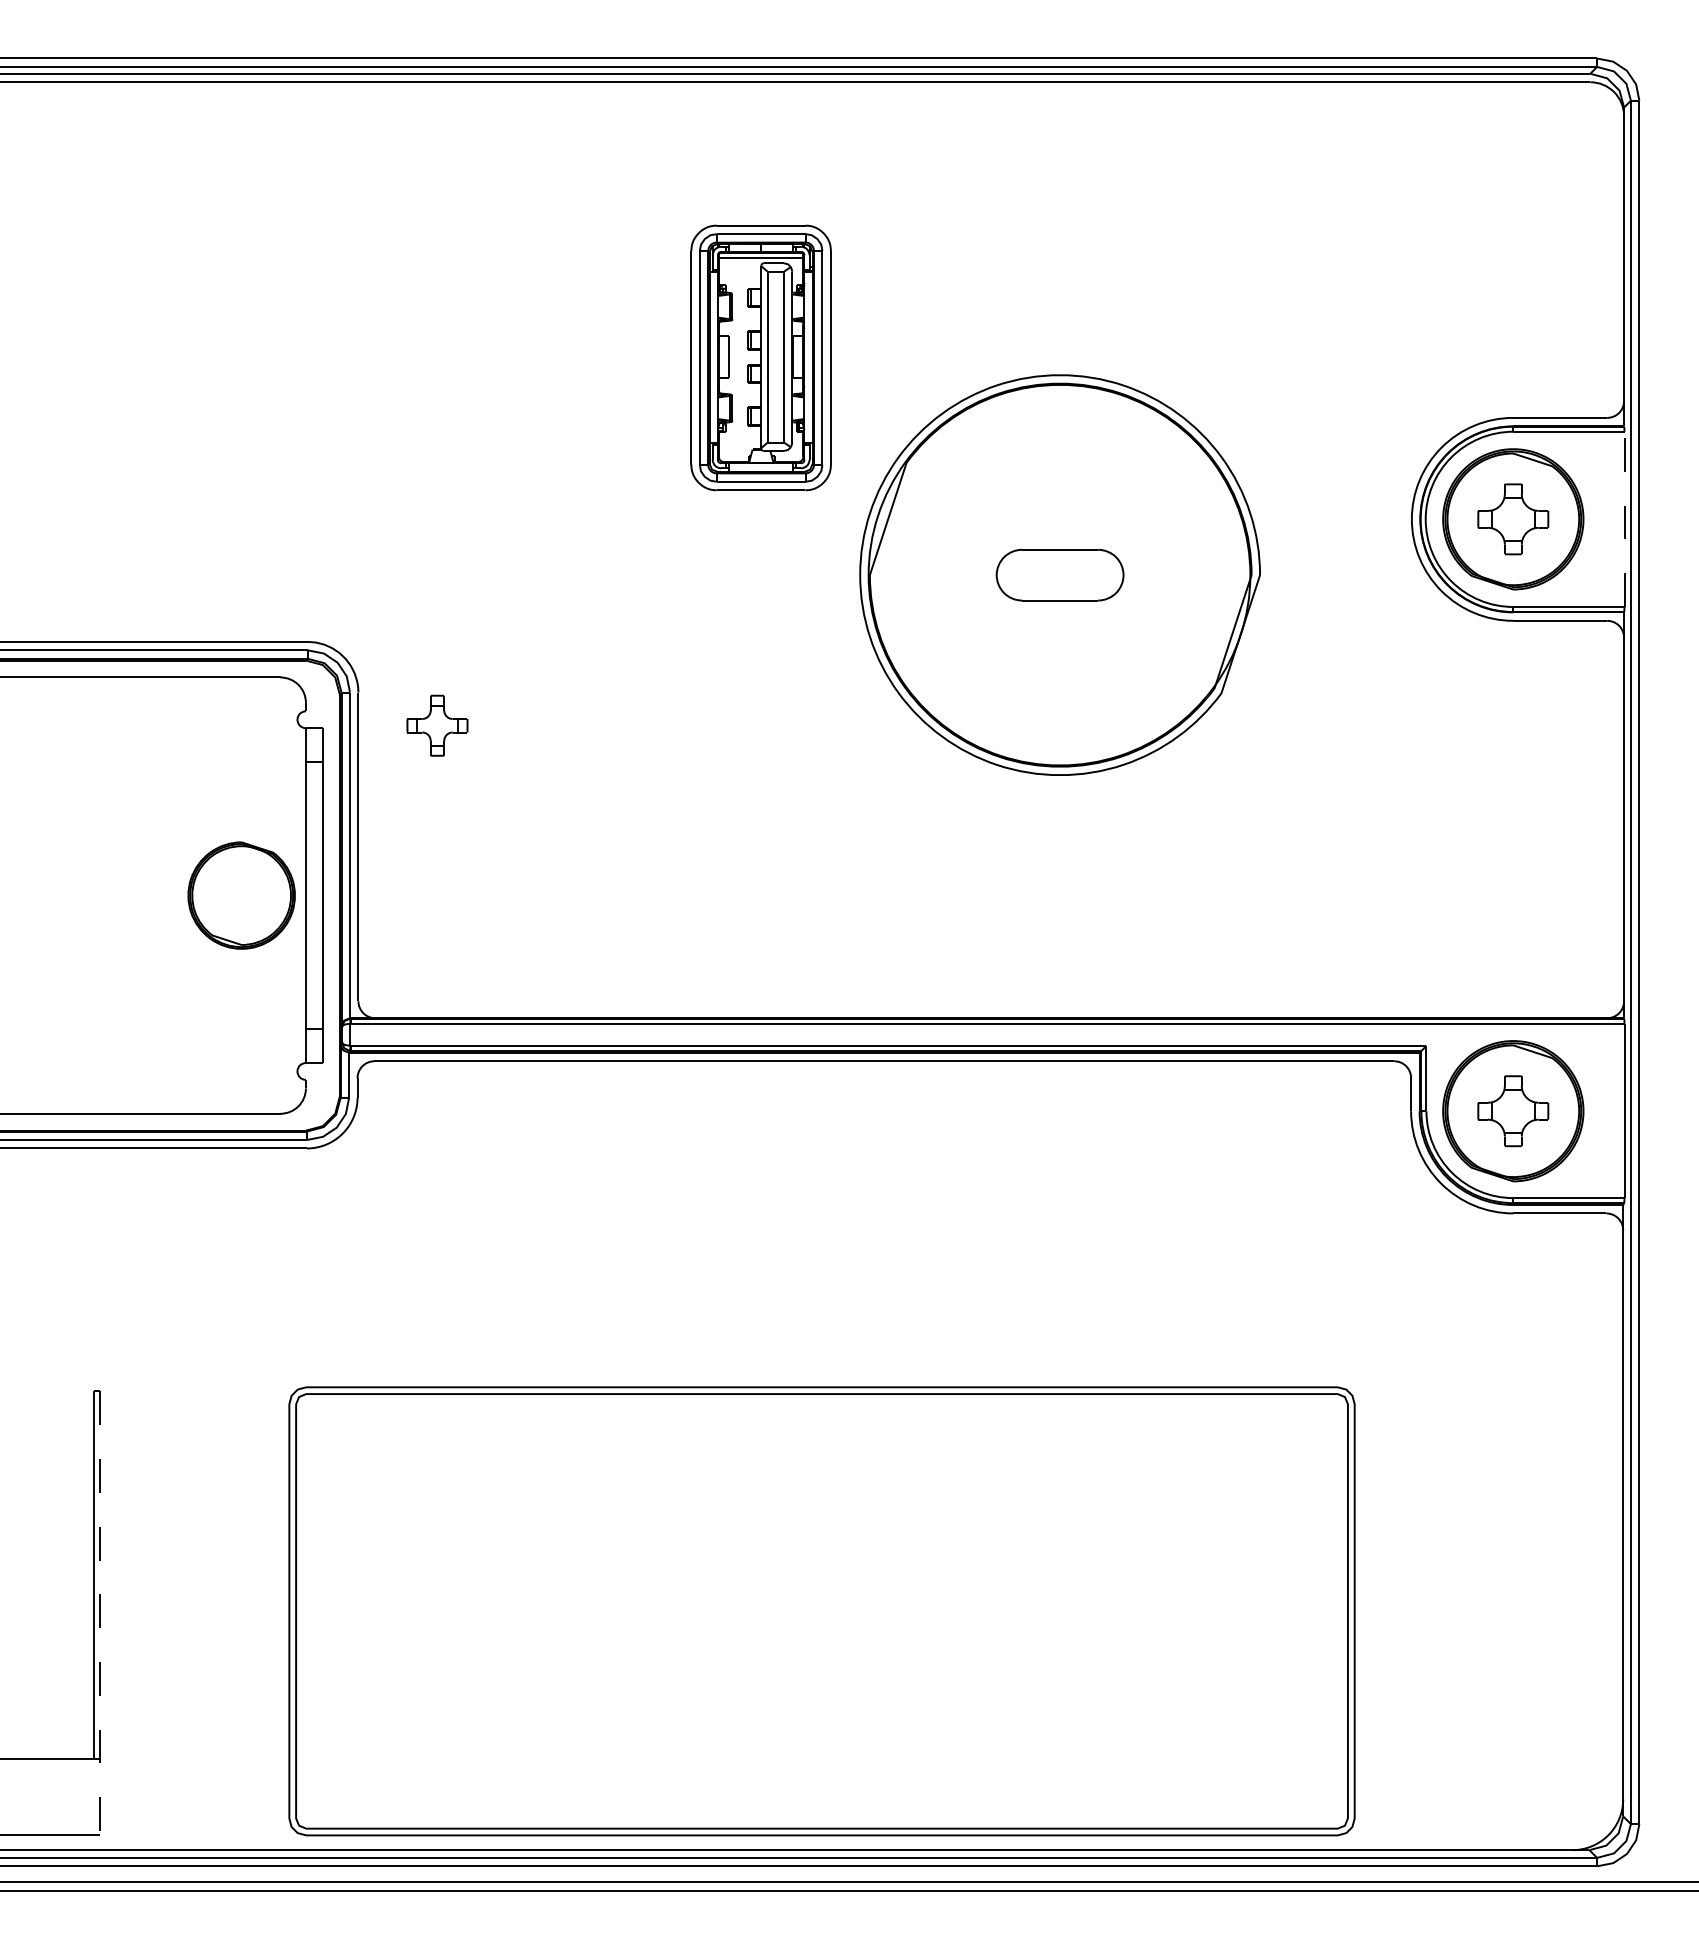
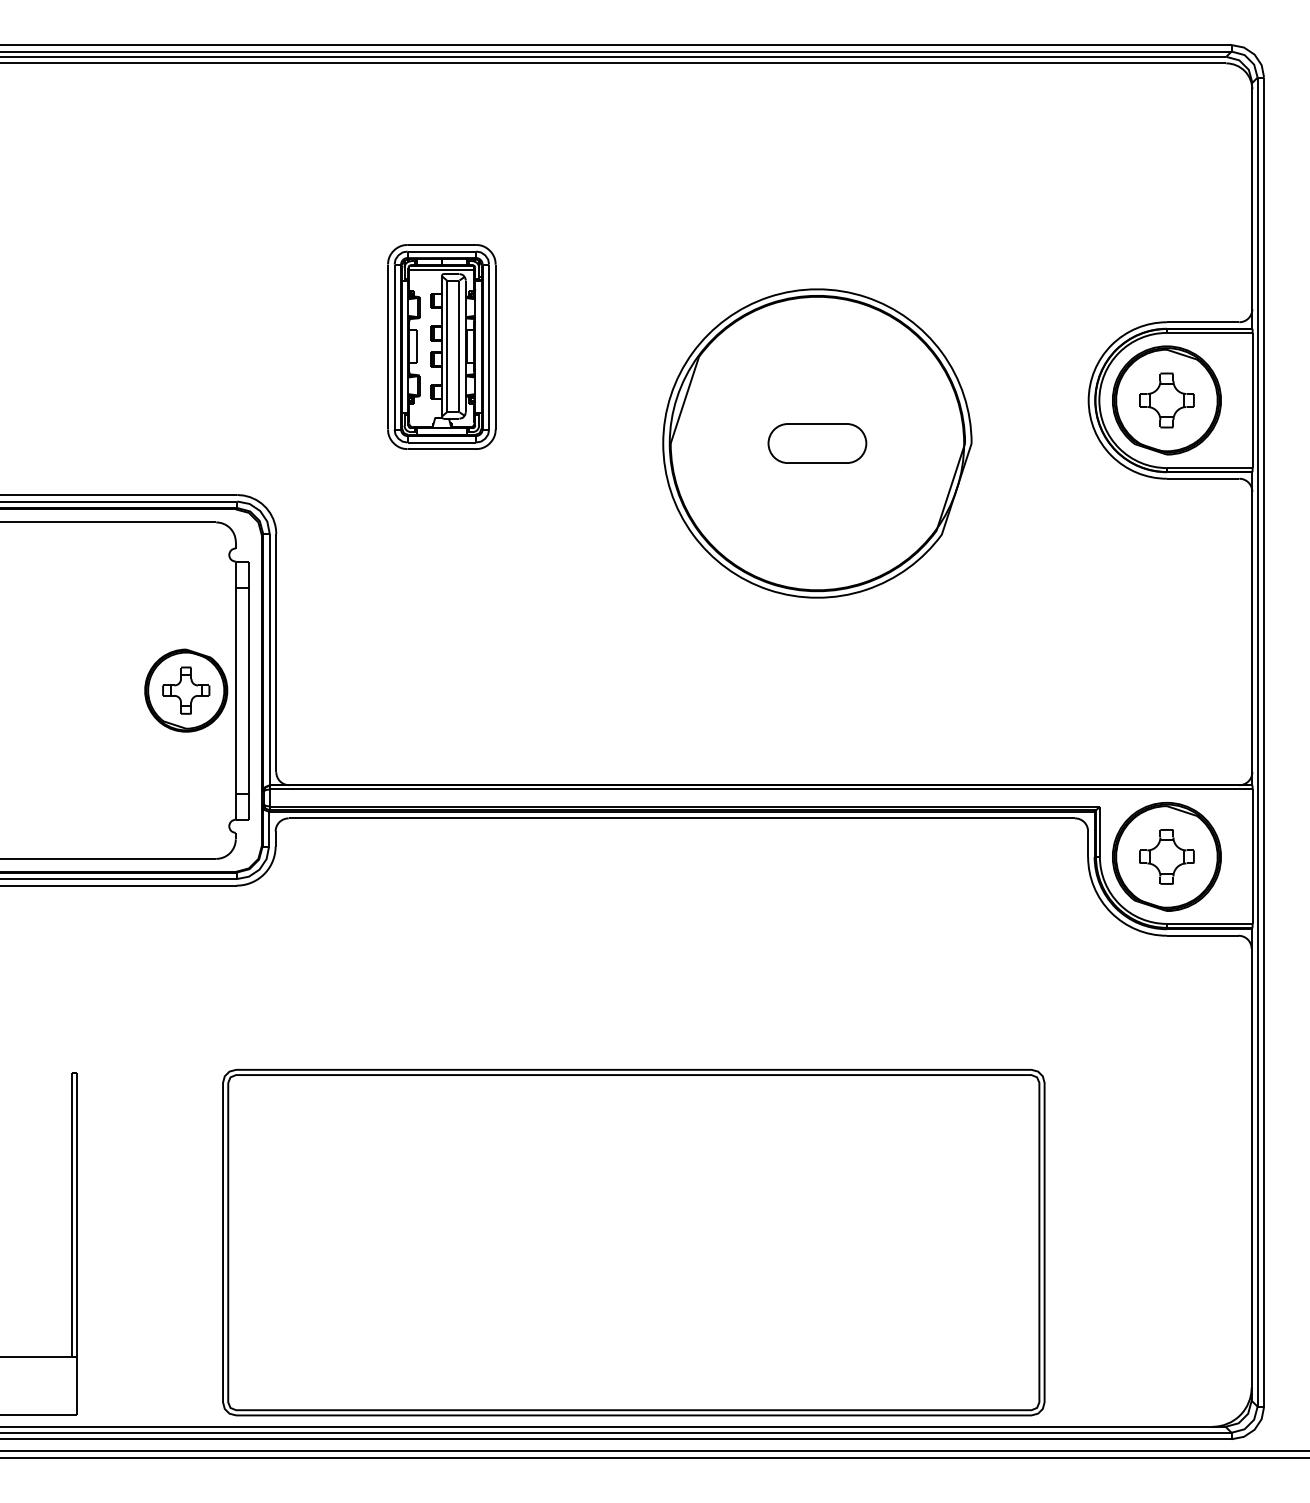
part: (760, 357) -> (441, 346), moved
line: (1624, 519) -> (1252, 400), dashed -> solid
part: (437, 725) -> (186, 690), moved
line: (99, 1613) -> (76, 1244), dashed -> solid

